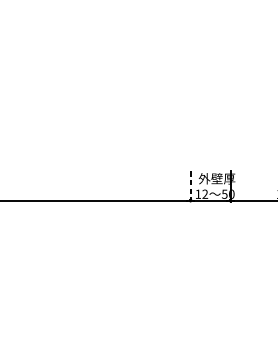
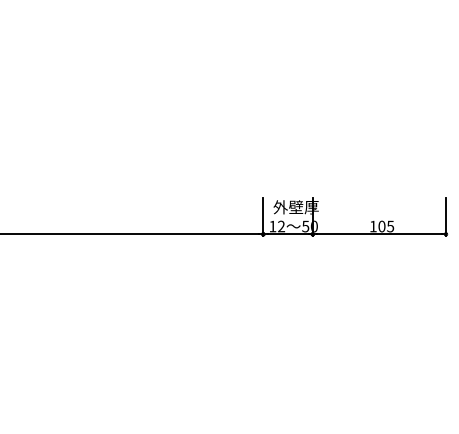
line: (190, 186) -> (263, 217), dashed -> solid

